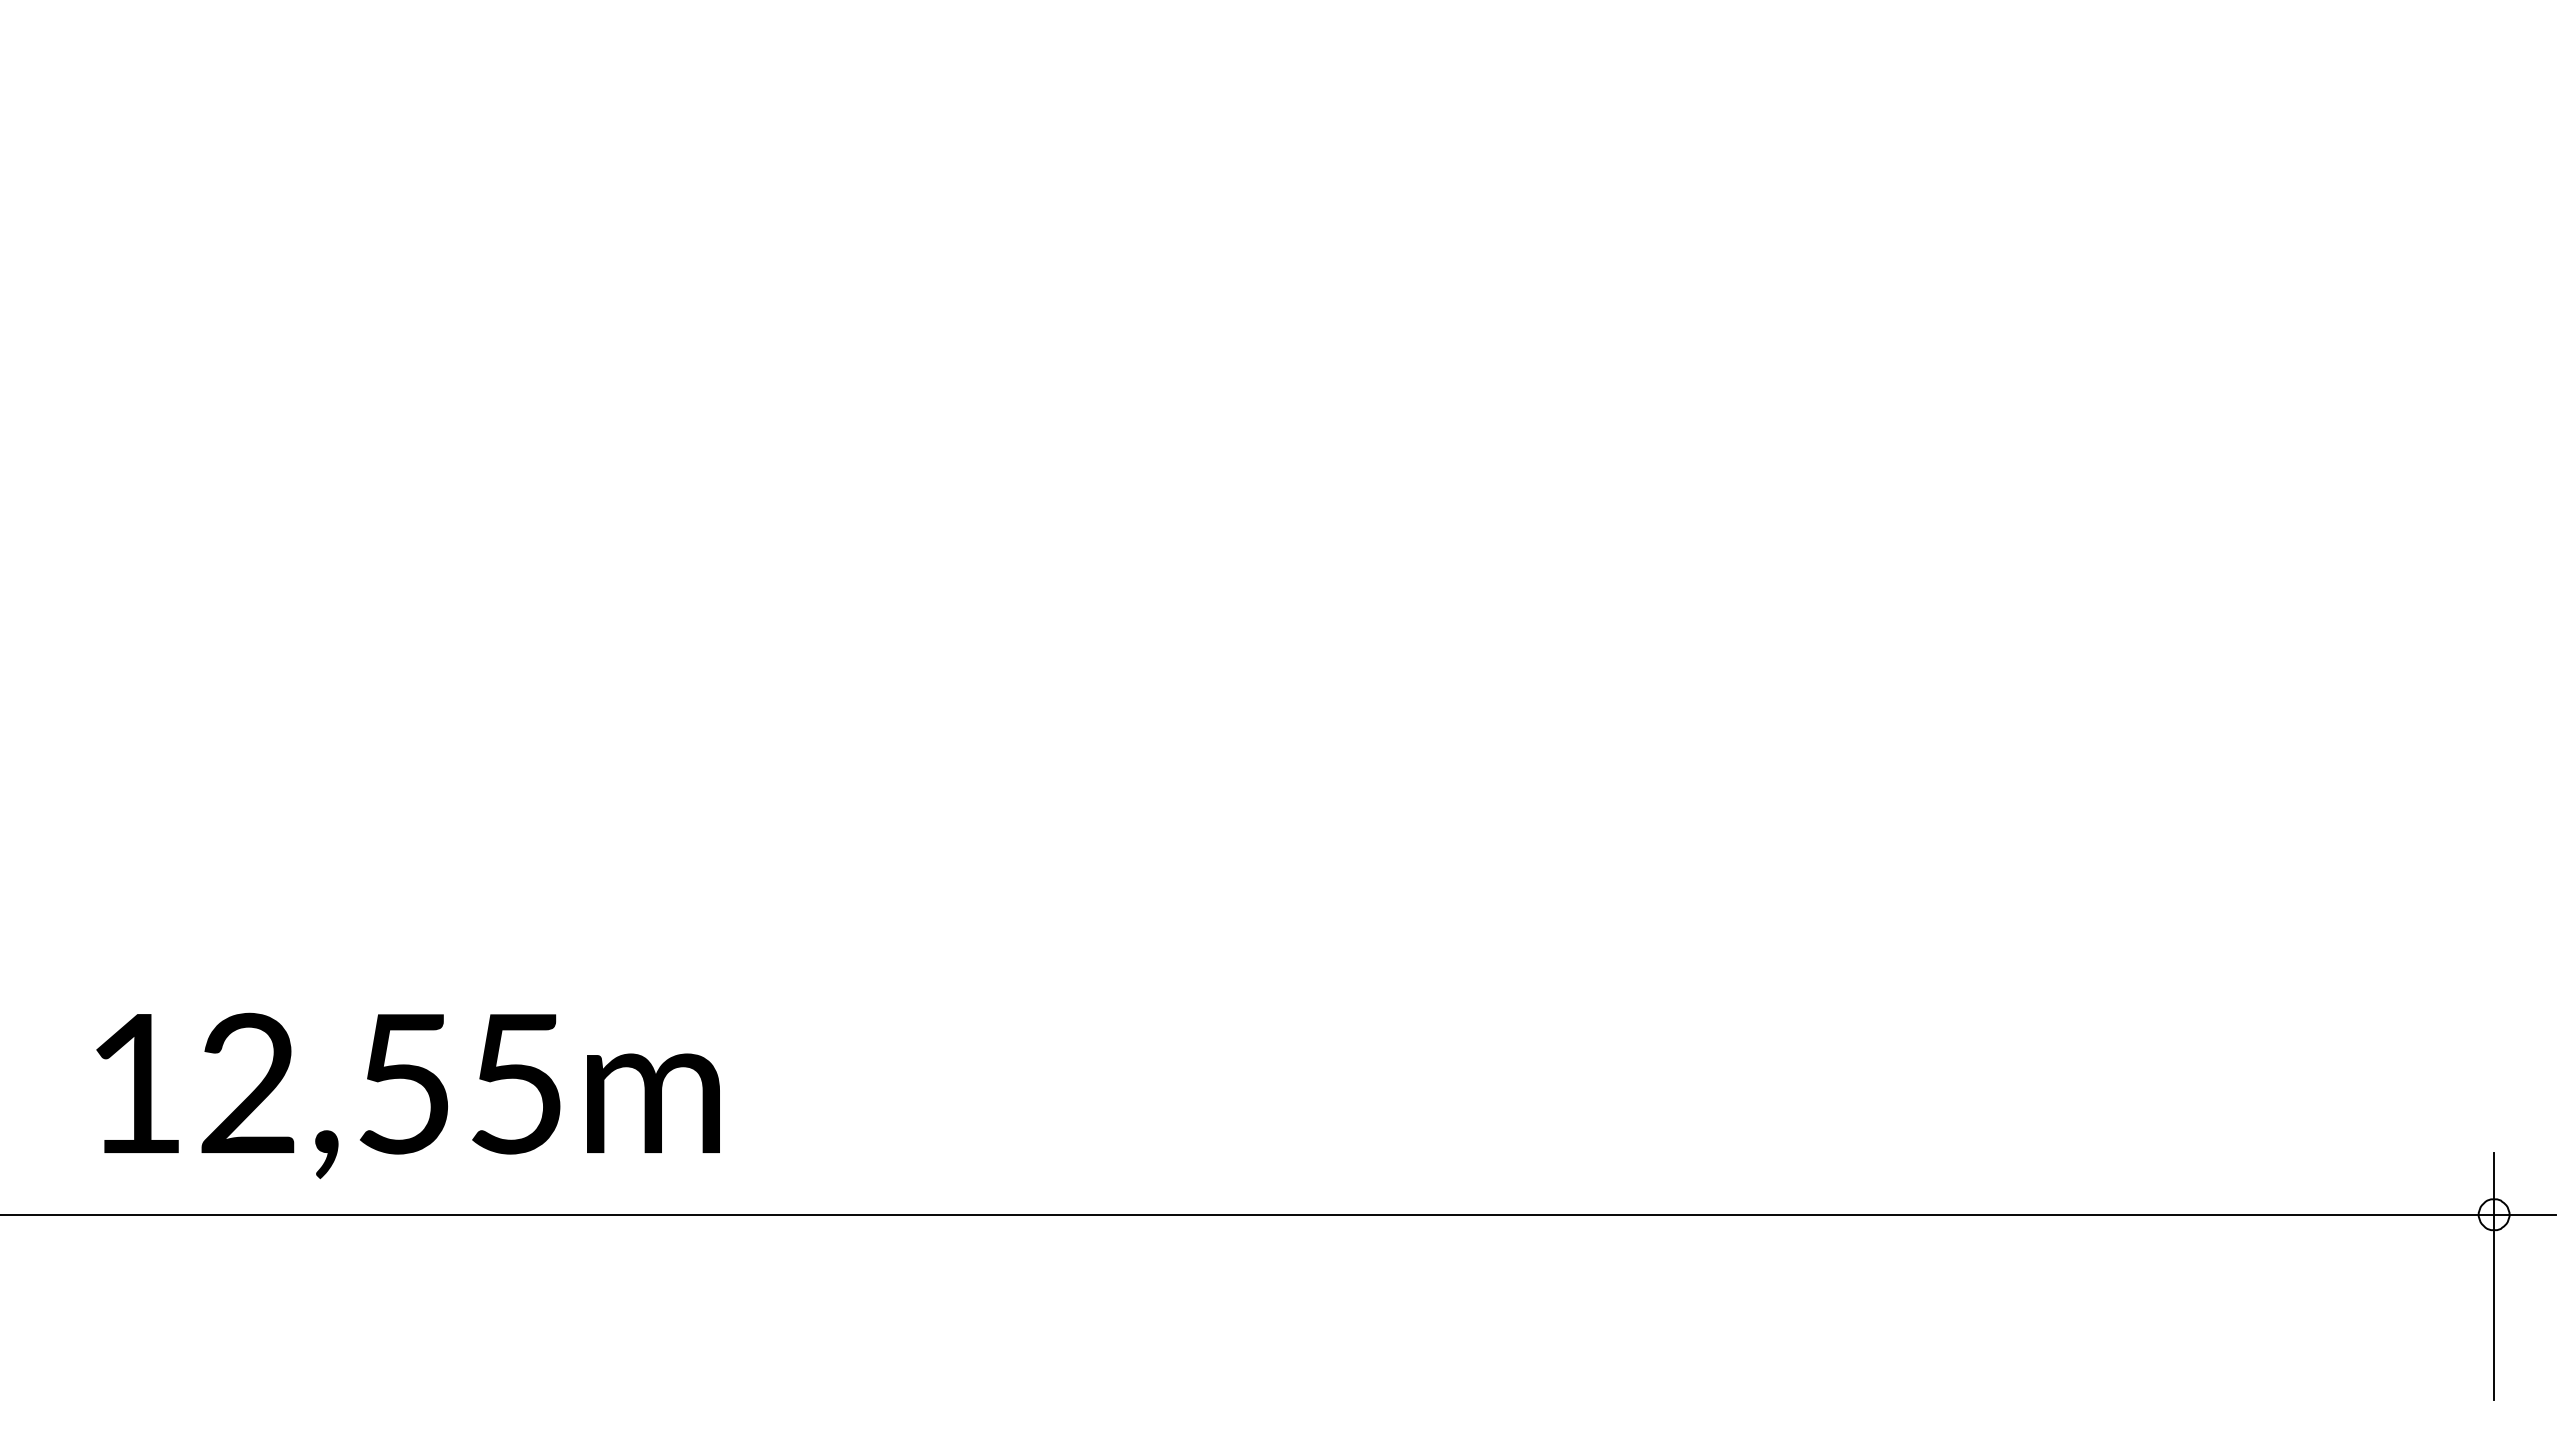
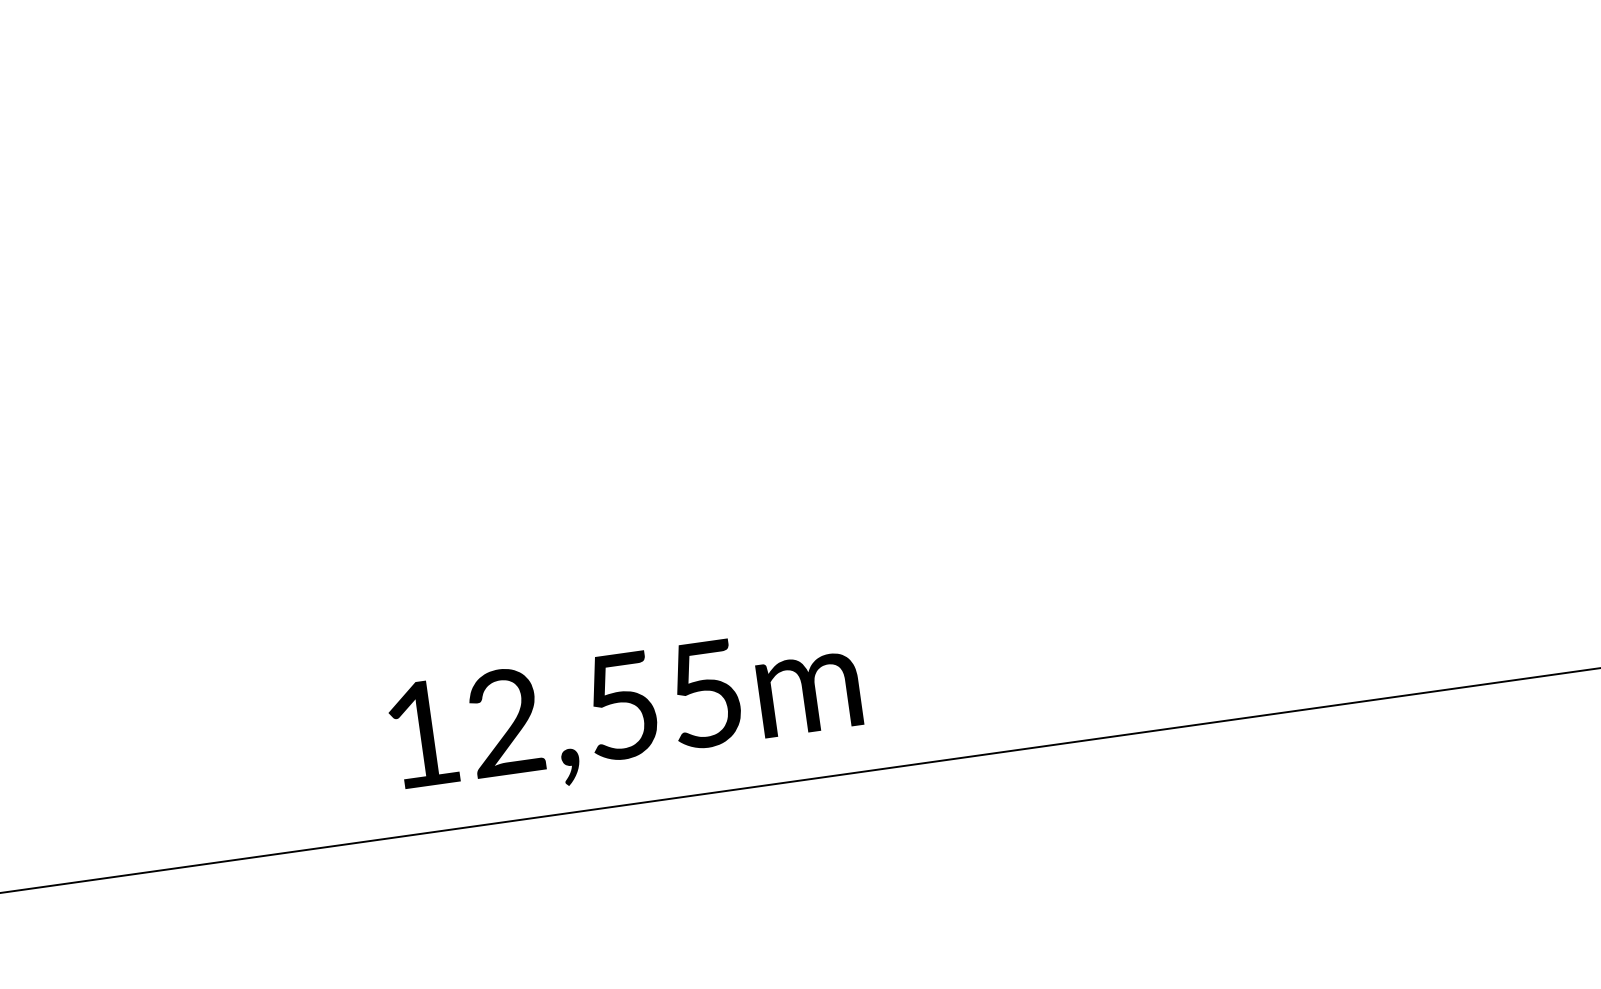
text: (407, 1095) -> (625, 714), moved

